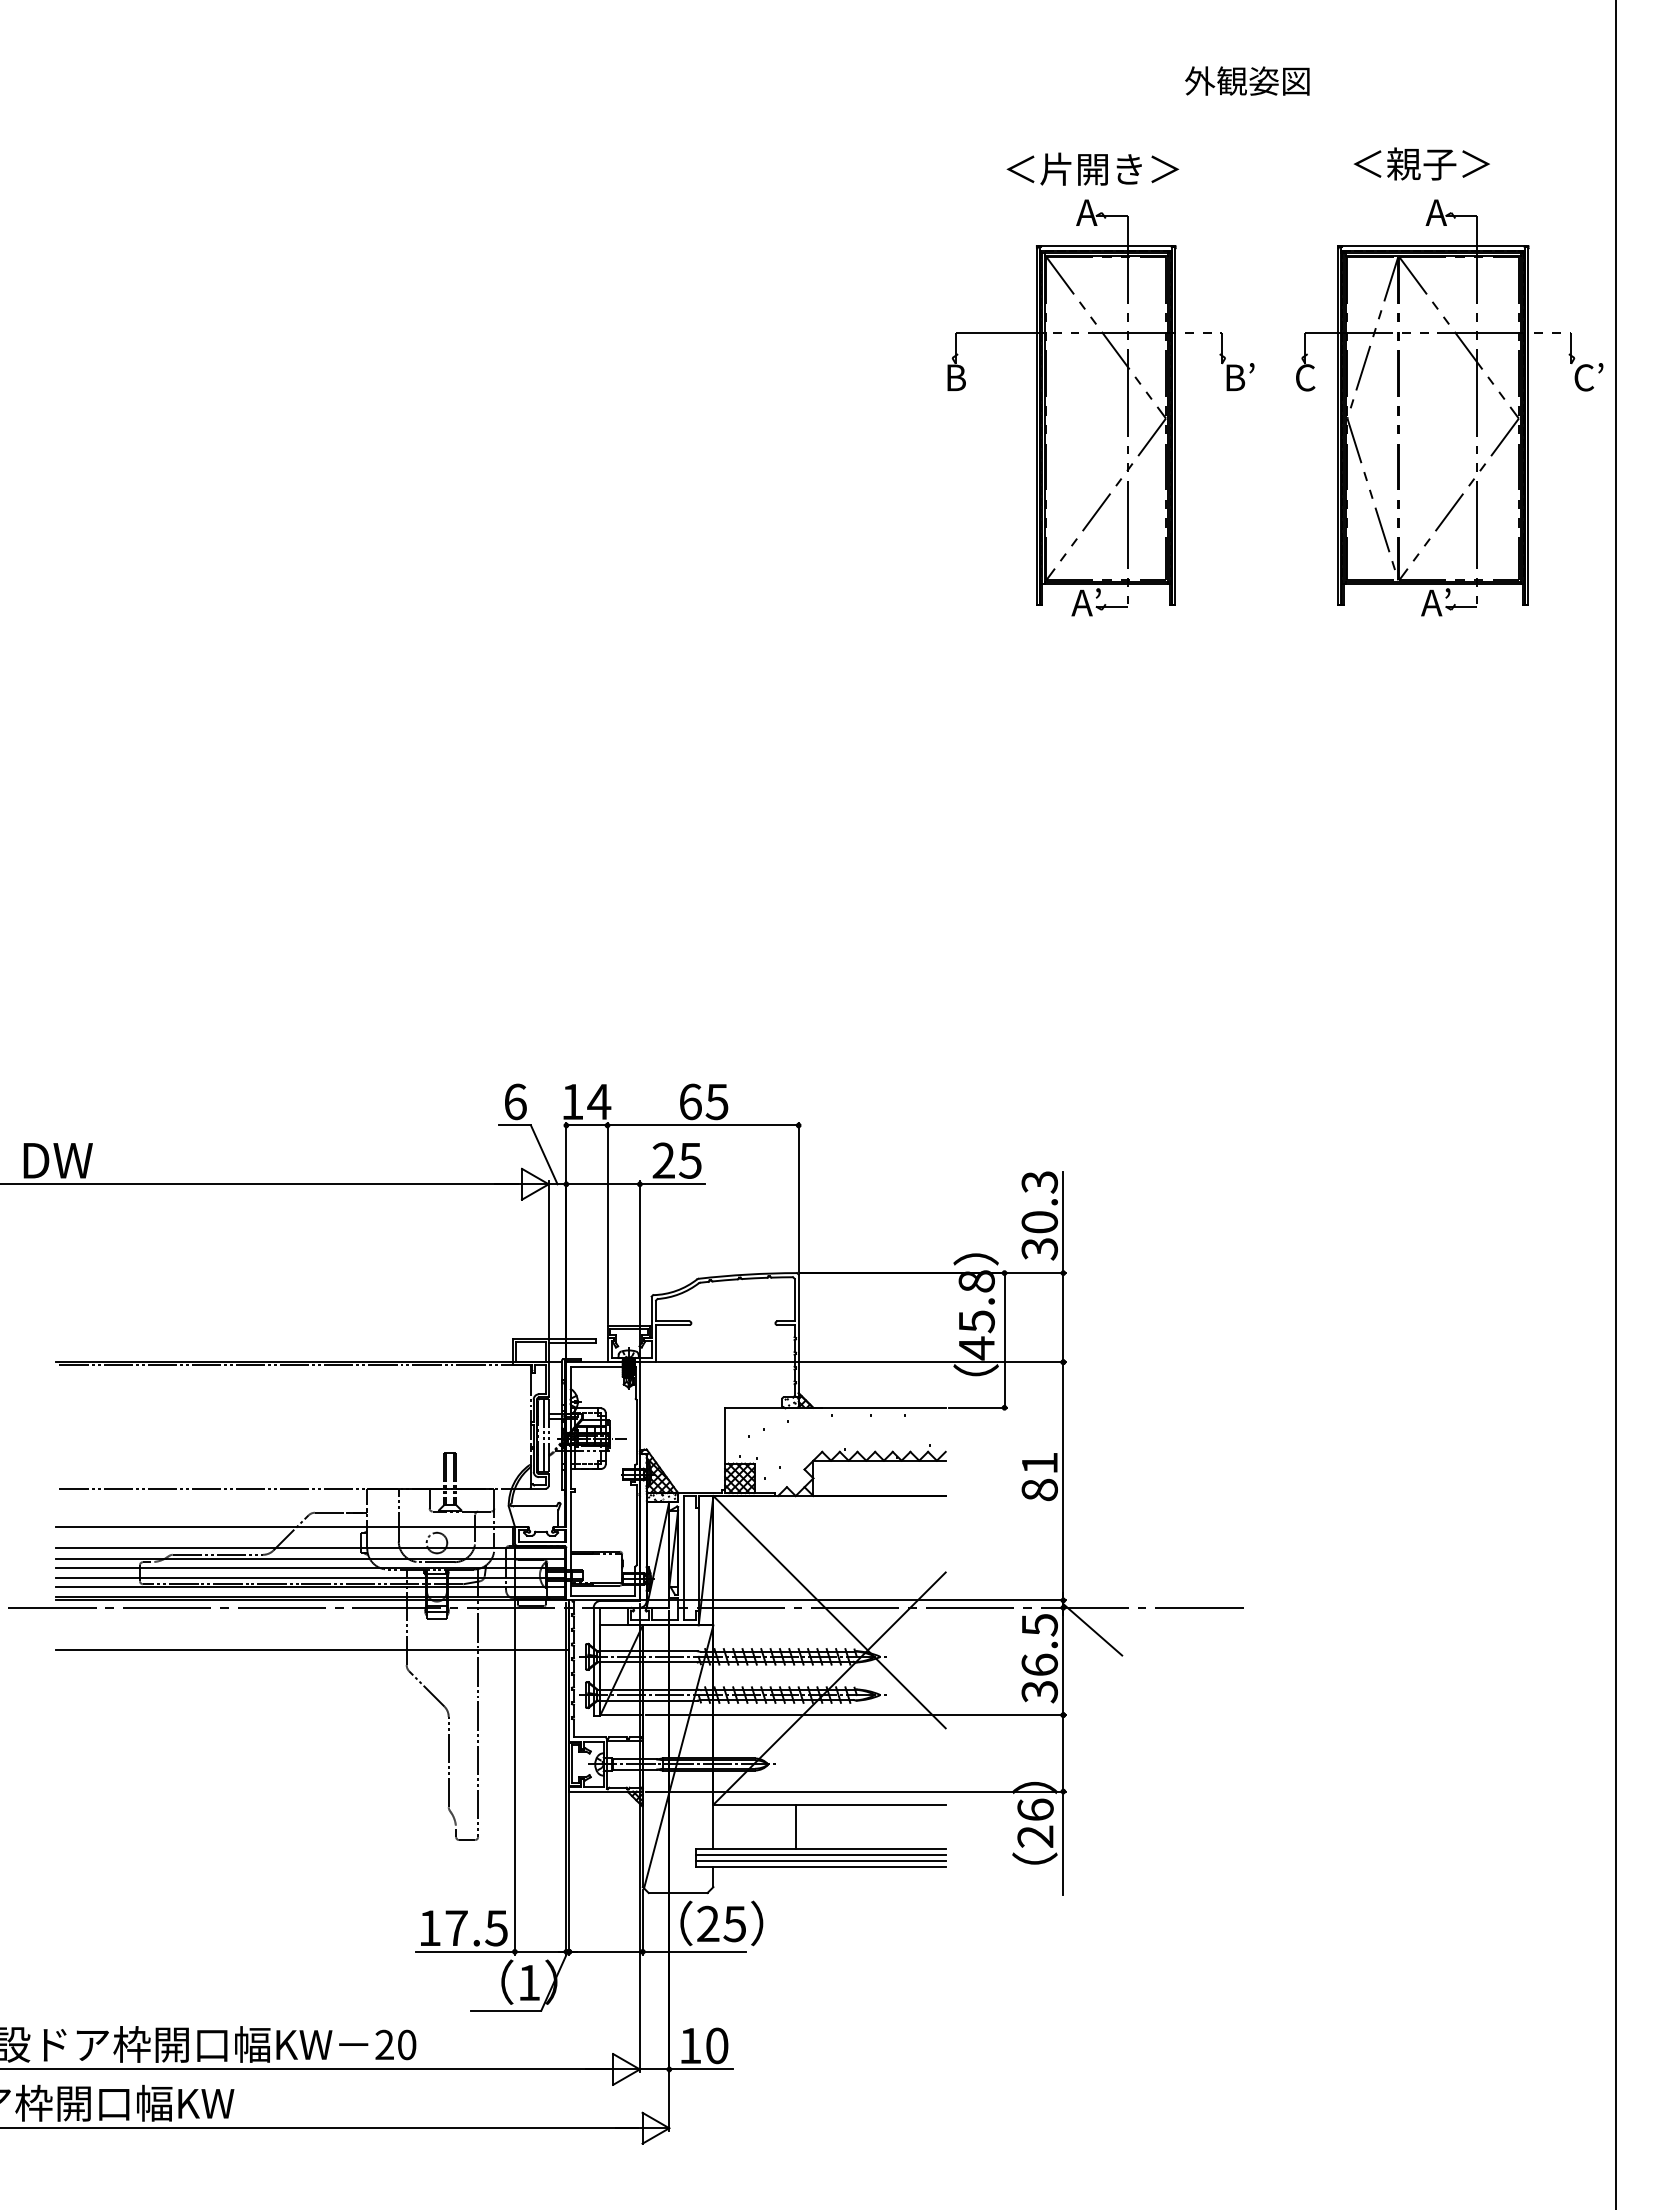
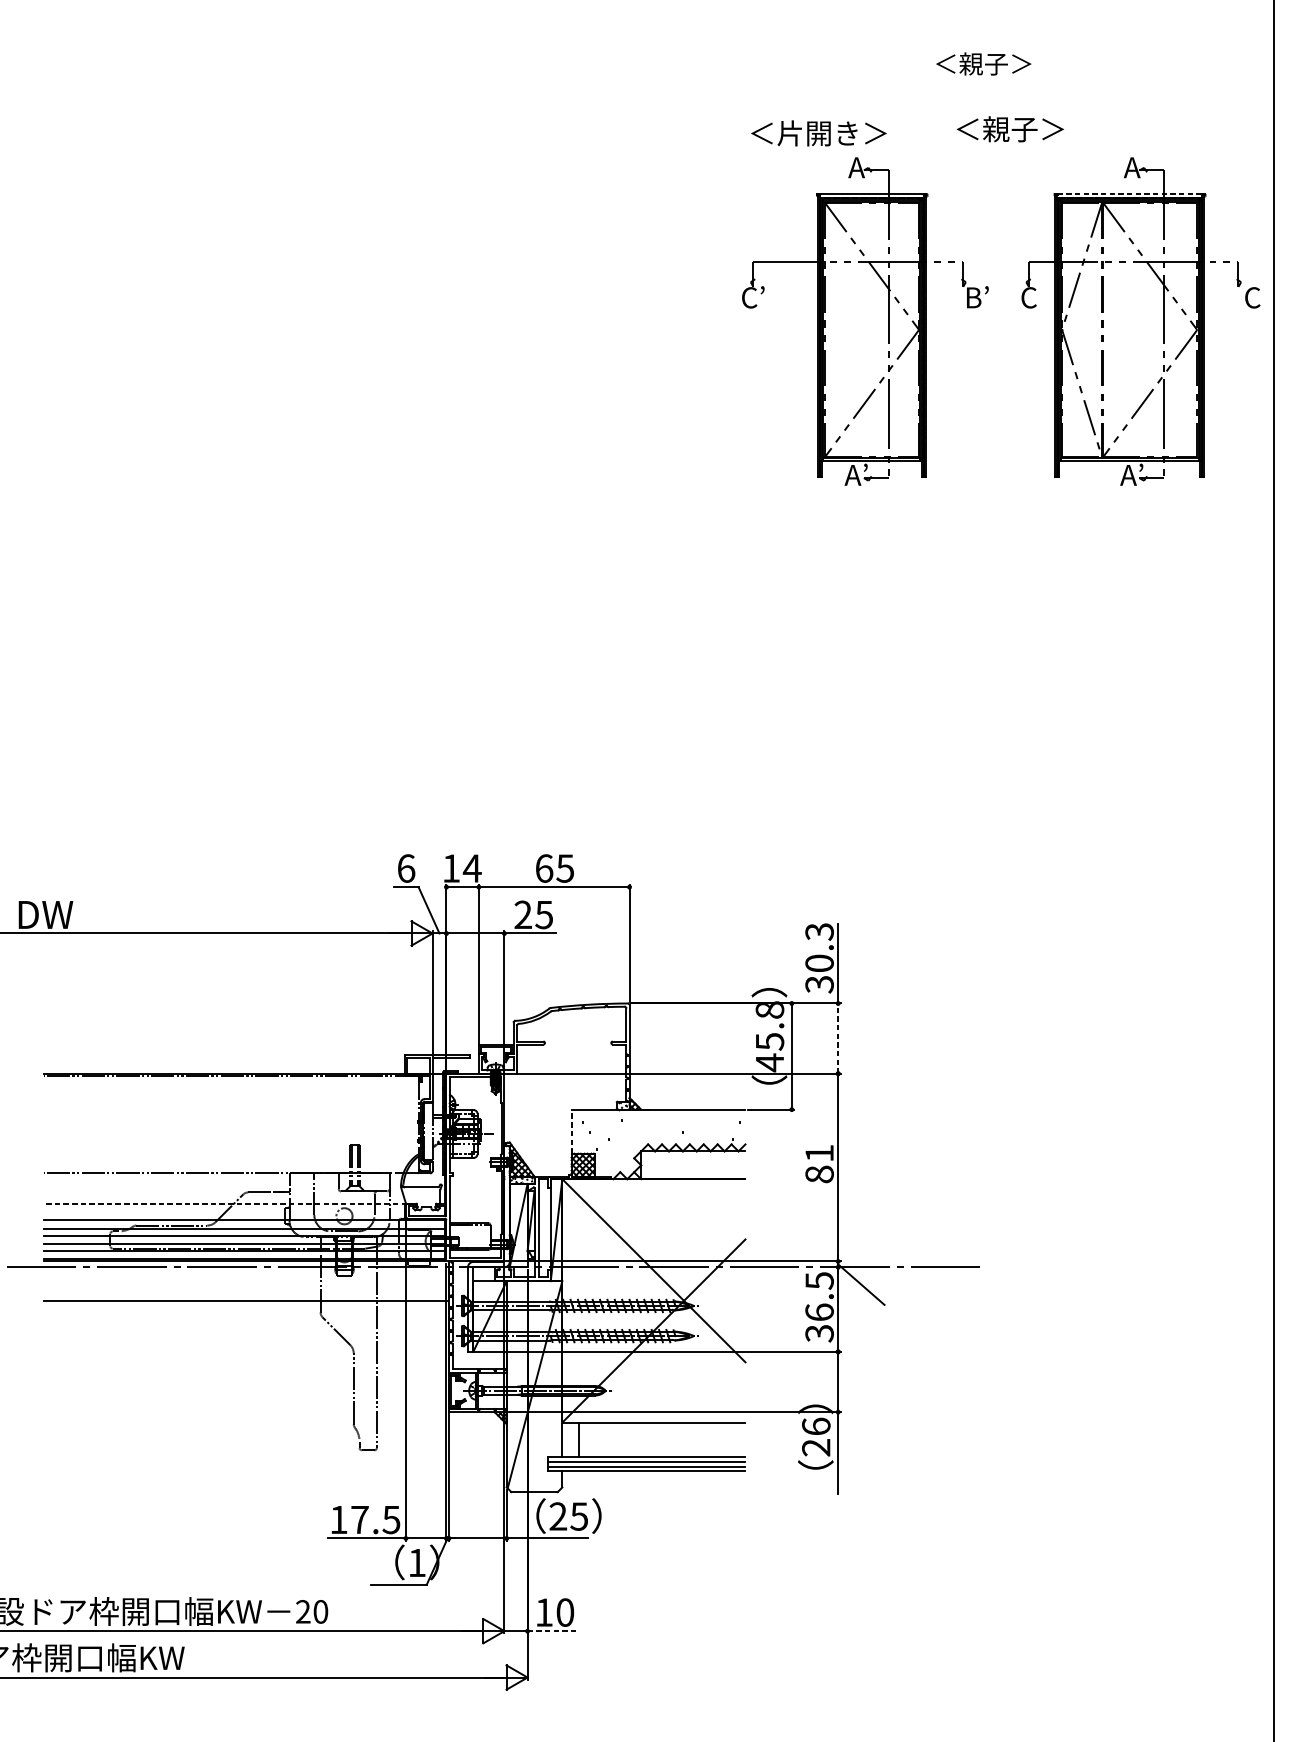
text: (1247, 80) -> (983, 63), 外観姿図 -> ＜親子＞
text: (1421, 163) -> (1010, 128), moved
text: (1092, 168) -> (818, 132), moved
line: (1432, 246) -> (1129, 194), solid -> dashed
text: (955, 377) -> (753, 297), B -> C’
text: (1588, 377) -> (1252, 297), C’ -> C
line: (1063, 1317) -> (838, 1038), solid -> dashed
line: (544, 1435) -> (429, 1131), removed
line: (725, 1435) -> (571, 1131), solid -> dashed
line: (285, 1526) -> (225, 1203), solid -> dashed
line: (795, 1826) -> (578, 1439), moved
line: (700, 2069) -> (552, 1631), solid -> dashed

